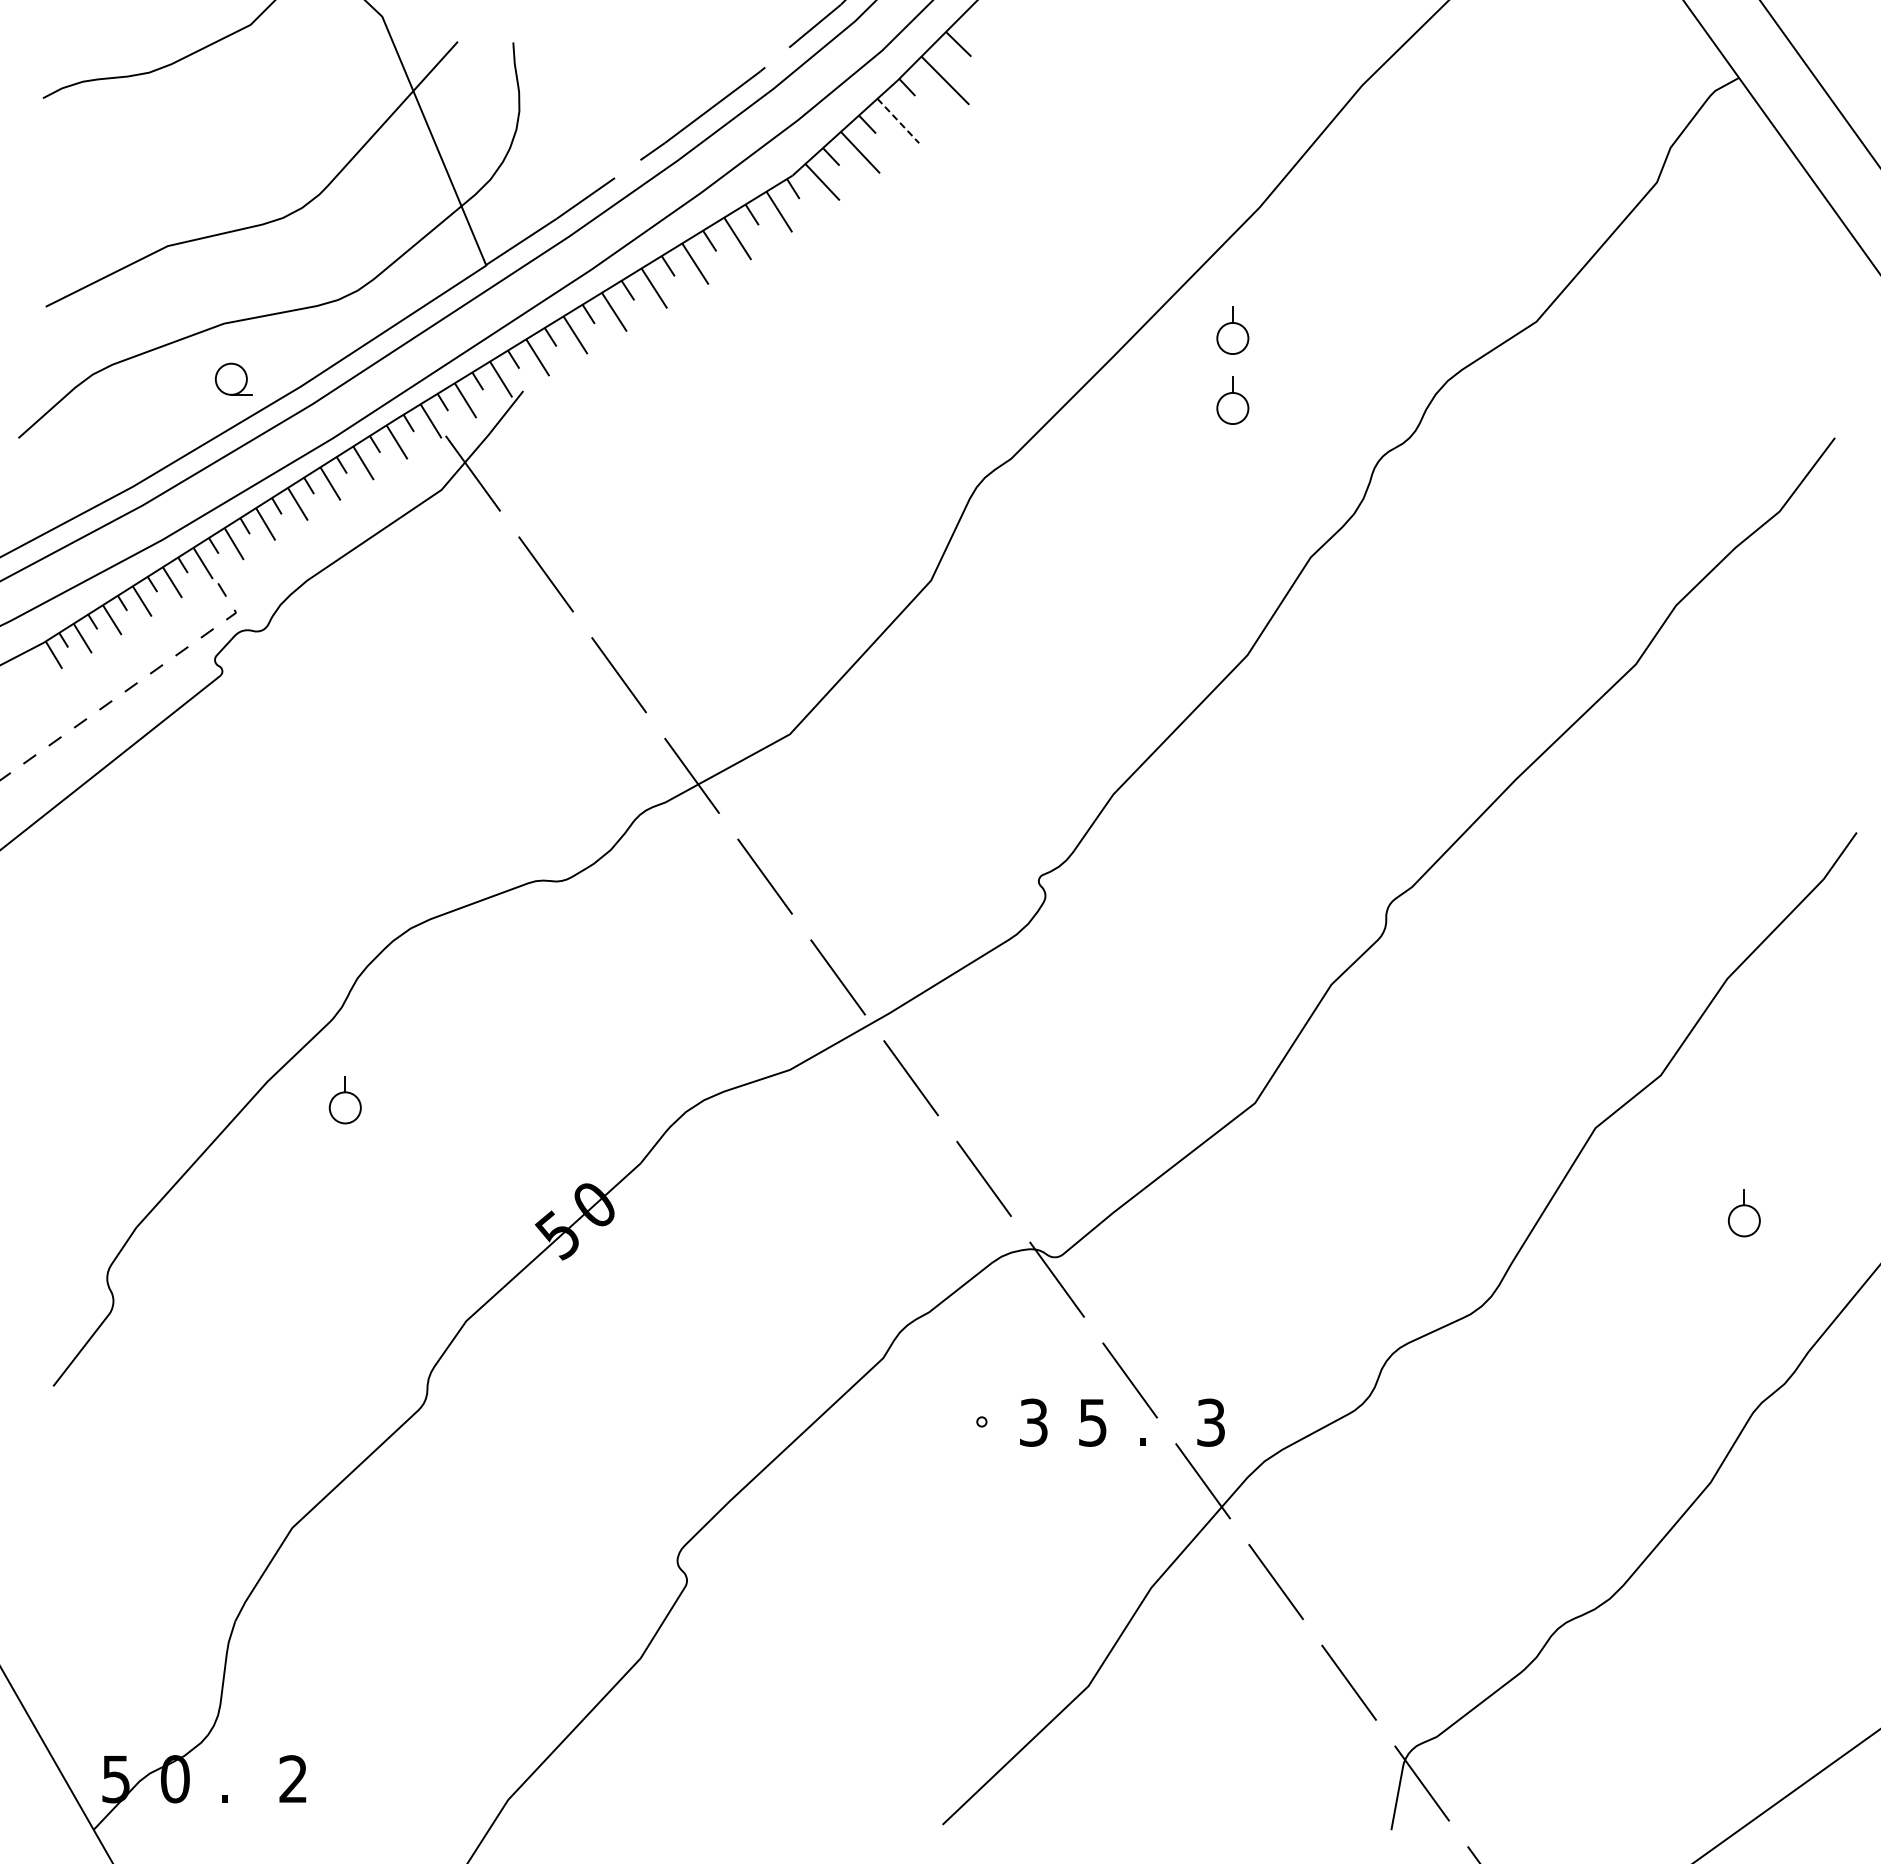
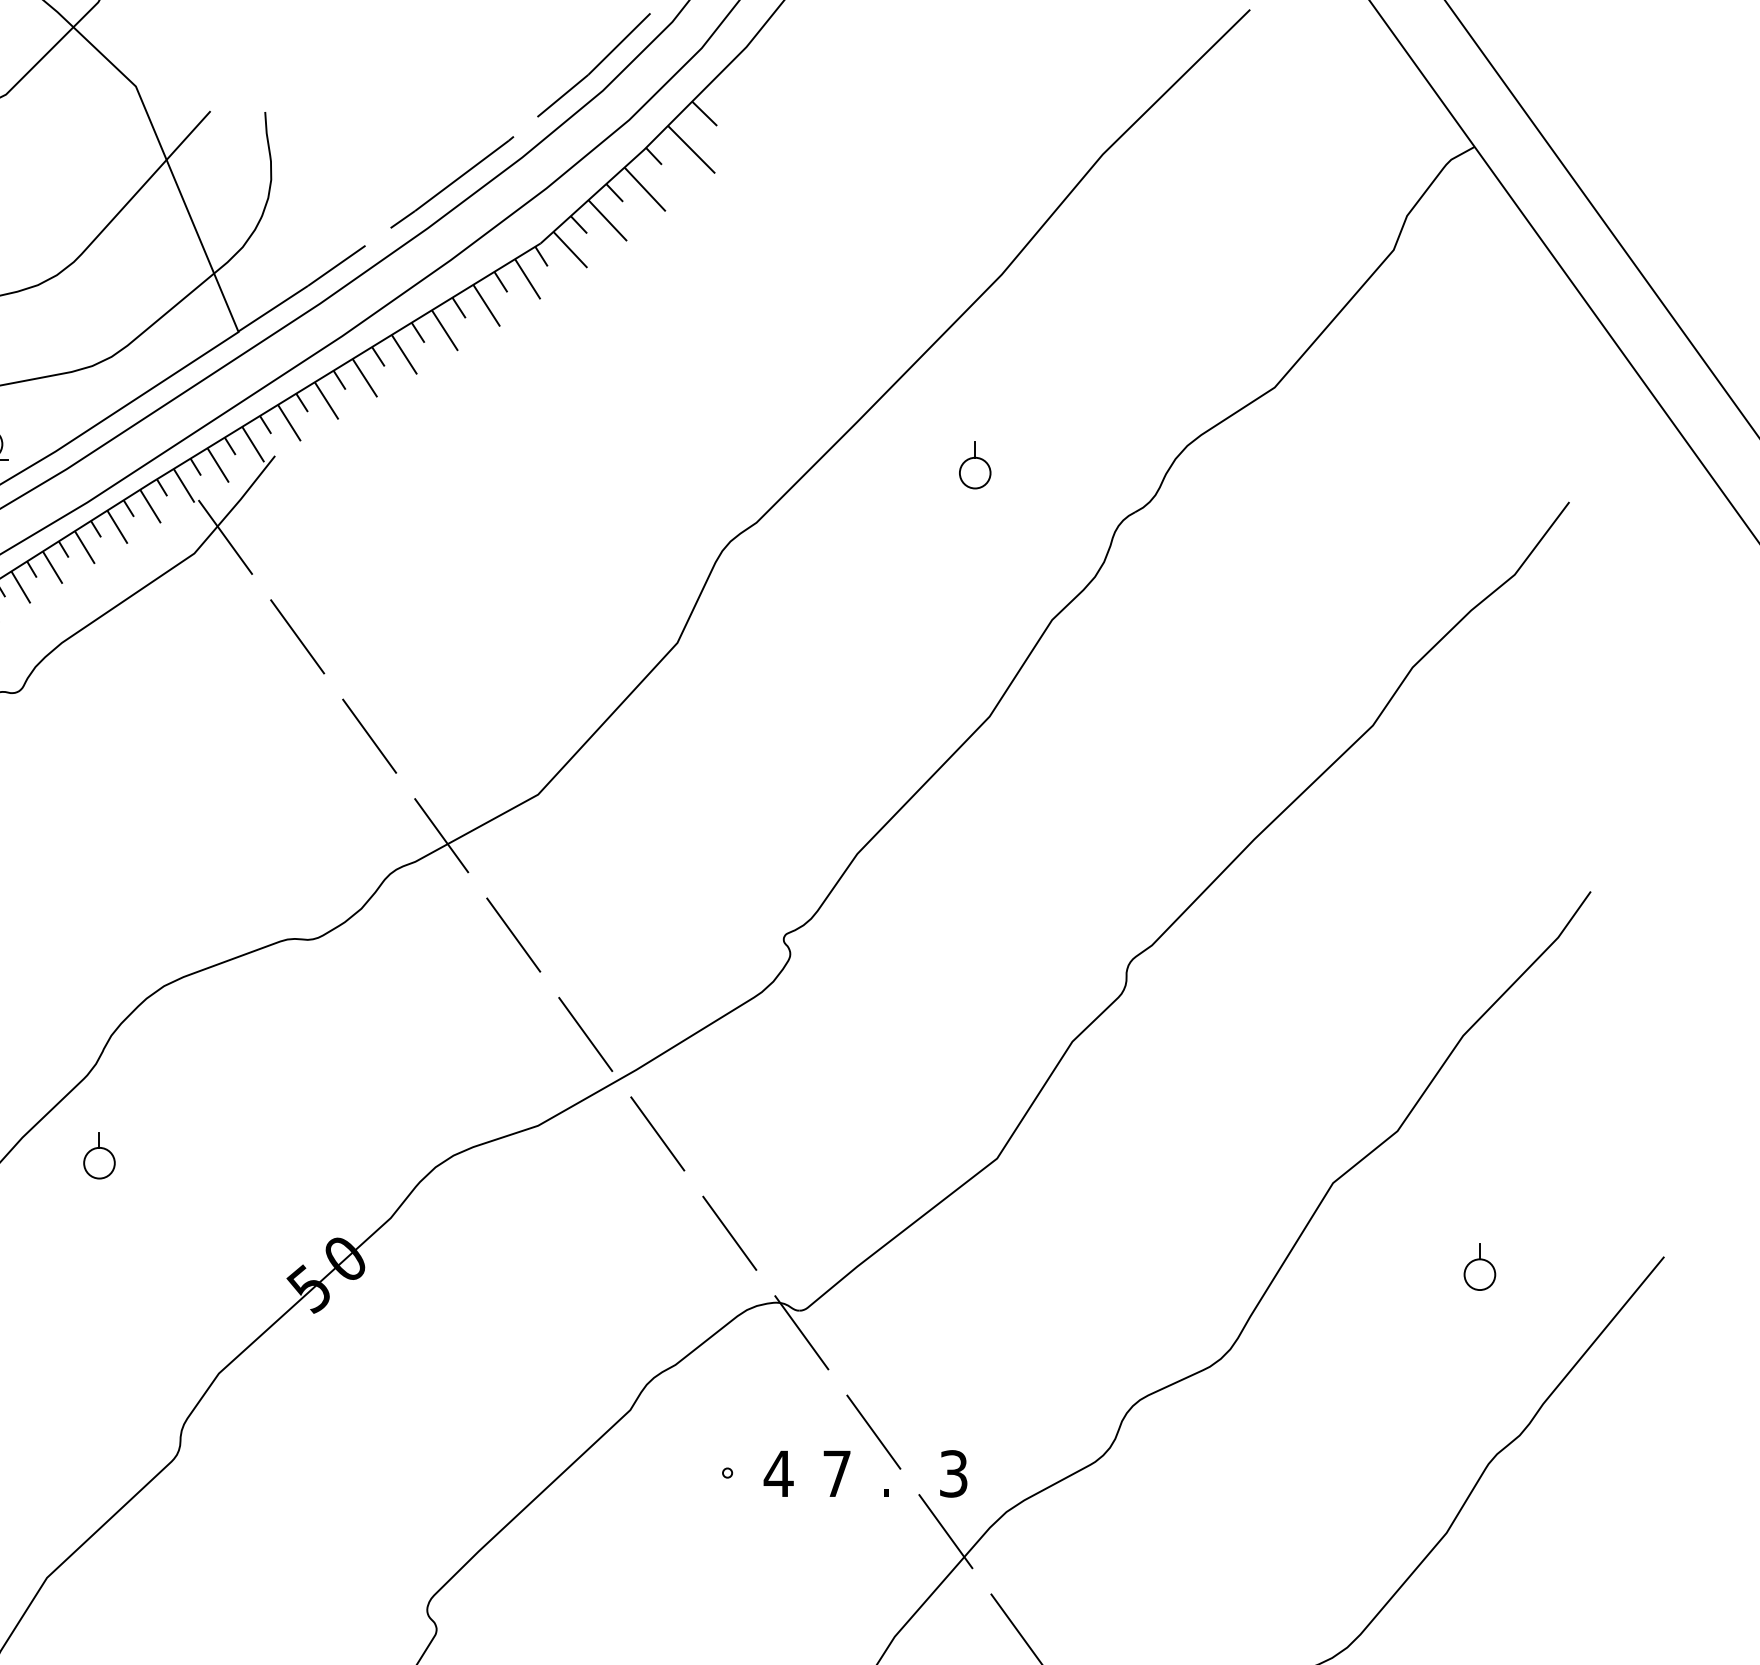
line: (898, 121) -> (645, 189), dashed -> solid
part: (1232, 330) -> (974, 396), removed
text: (1033, 1422) -> (778, 1473), 3 -> 4
text: (1092, 1422) -> (836, 1473), 5 -> 7

